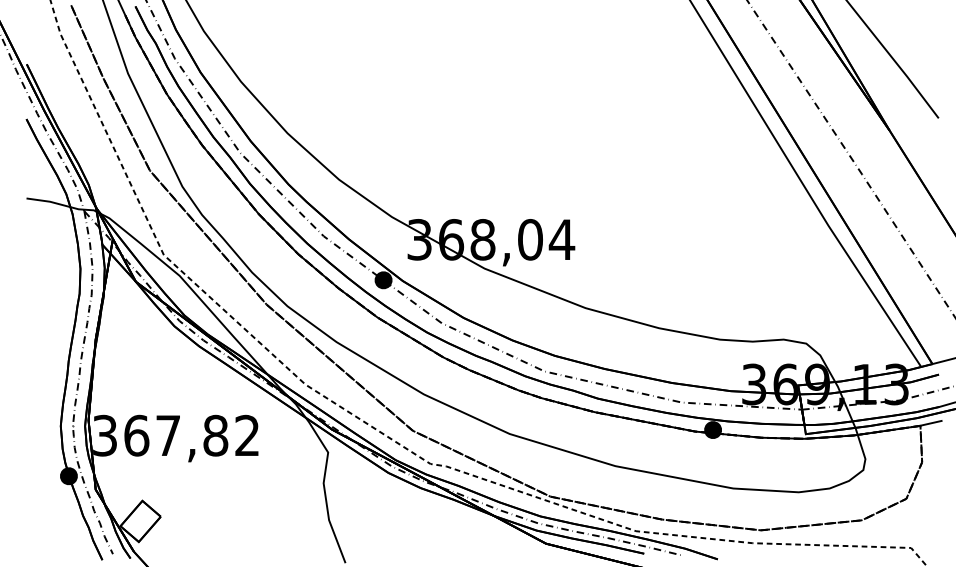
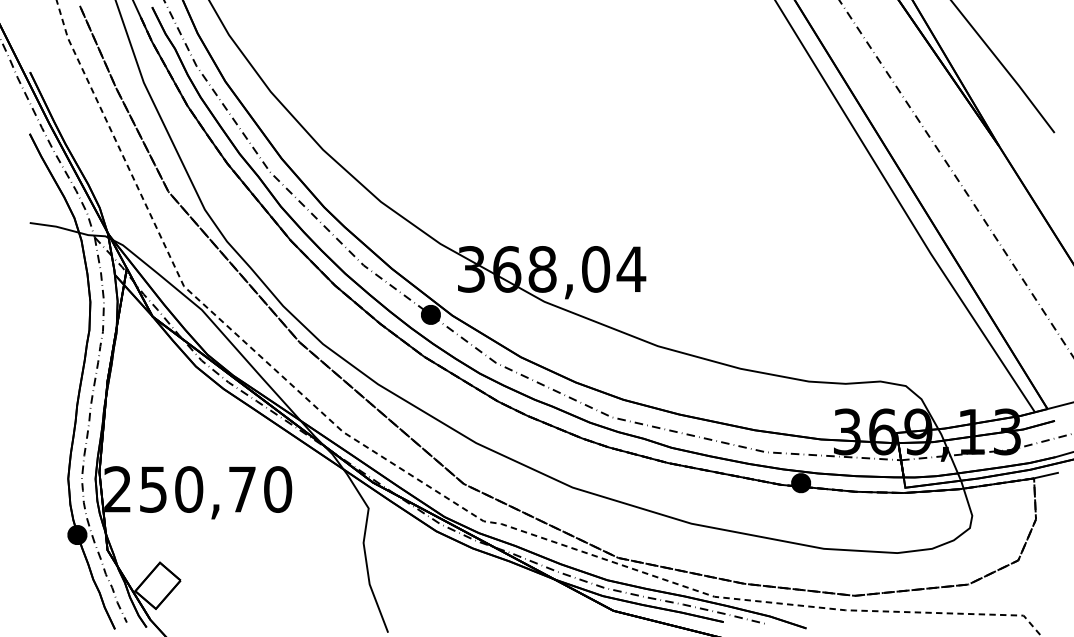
text: (176, 435) -> (198, 489), 367,82 -> 250,70

